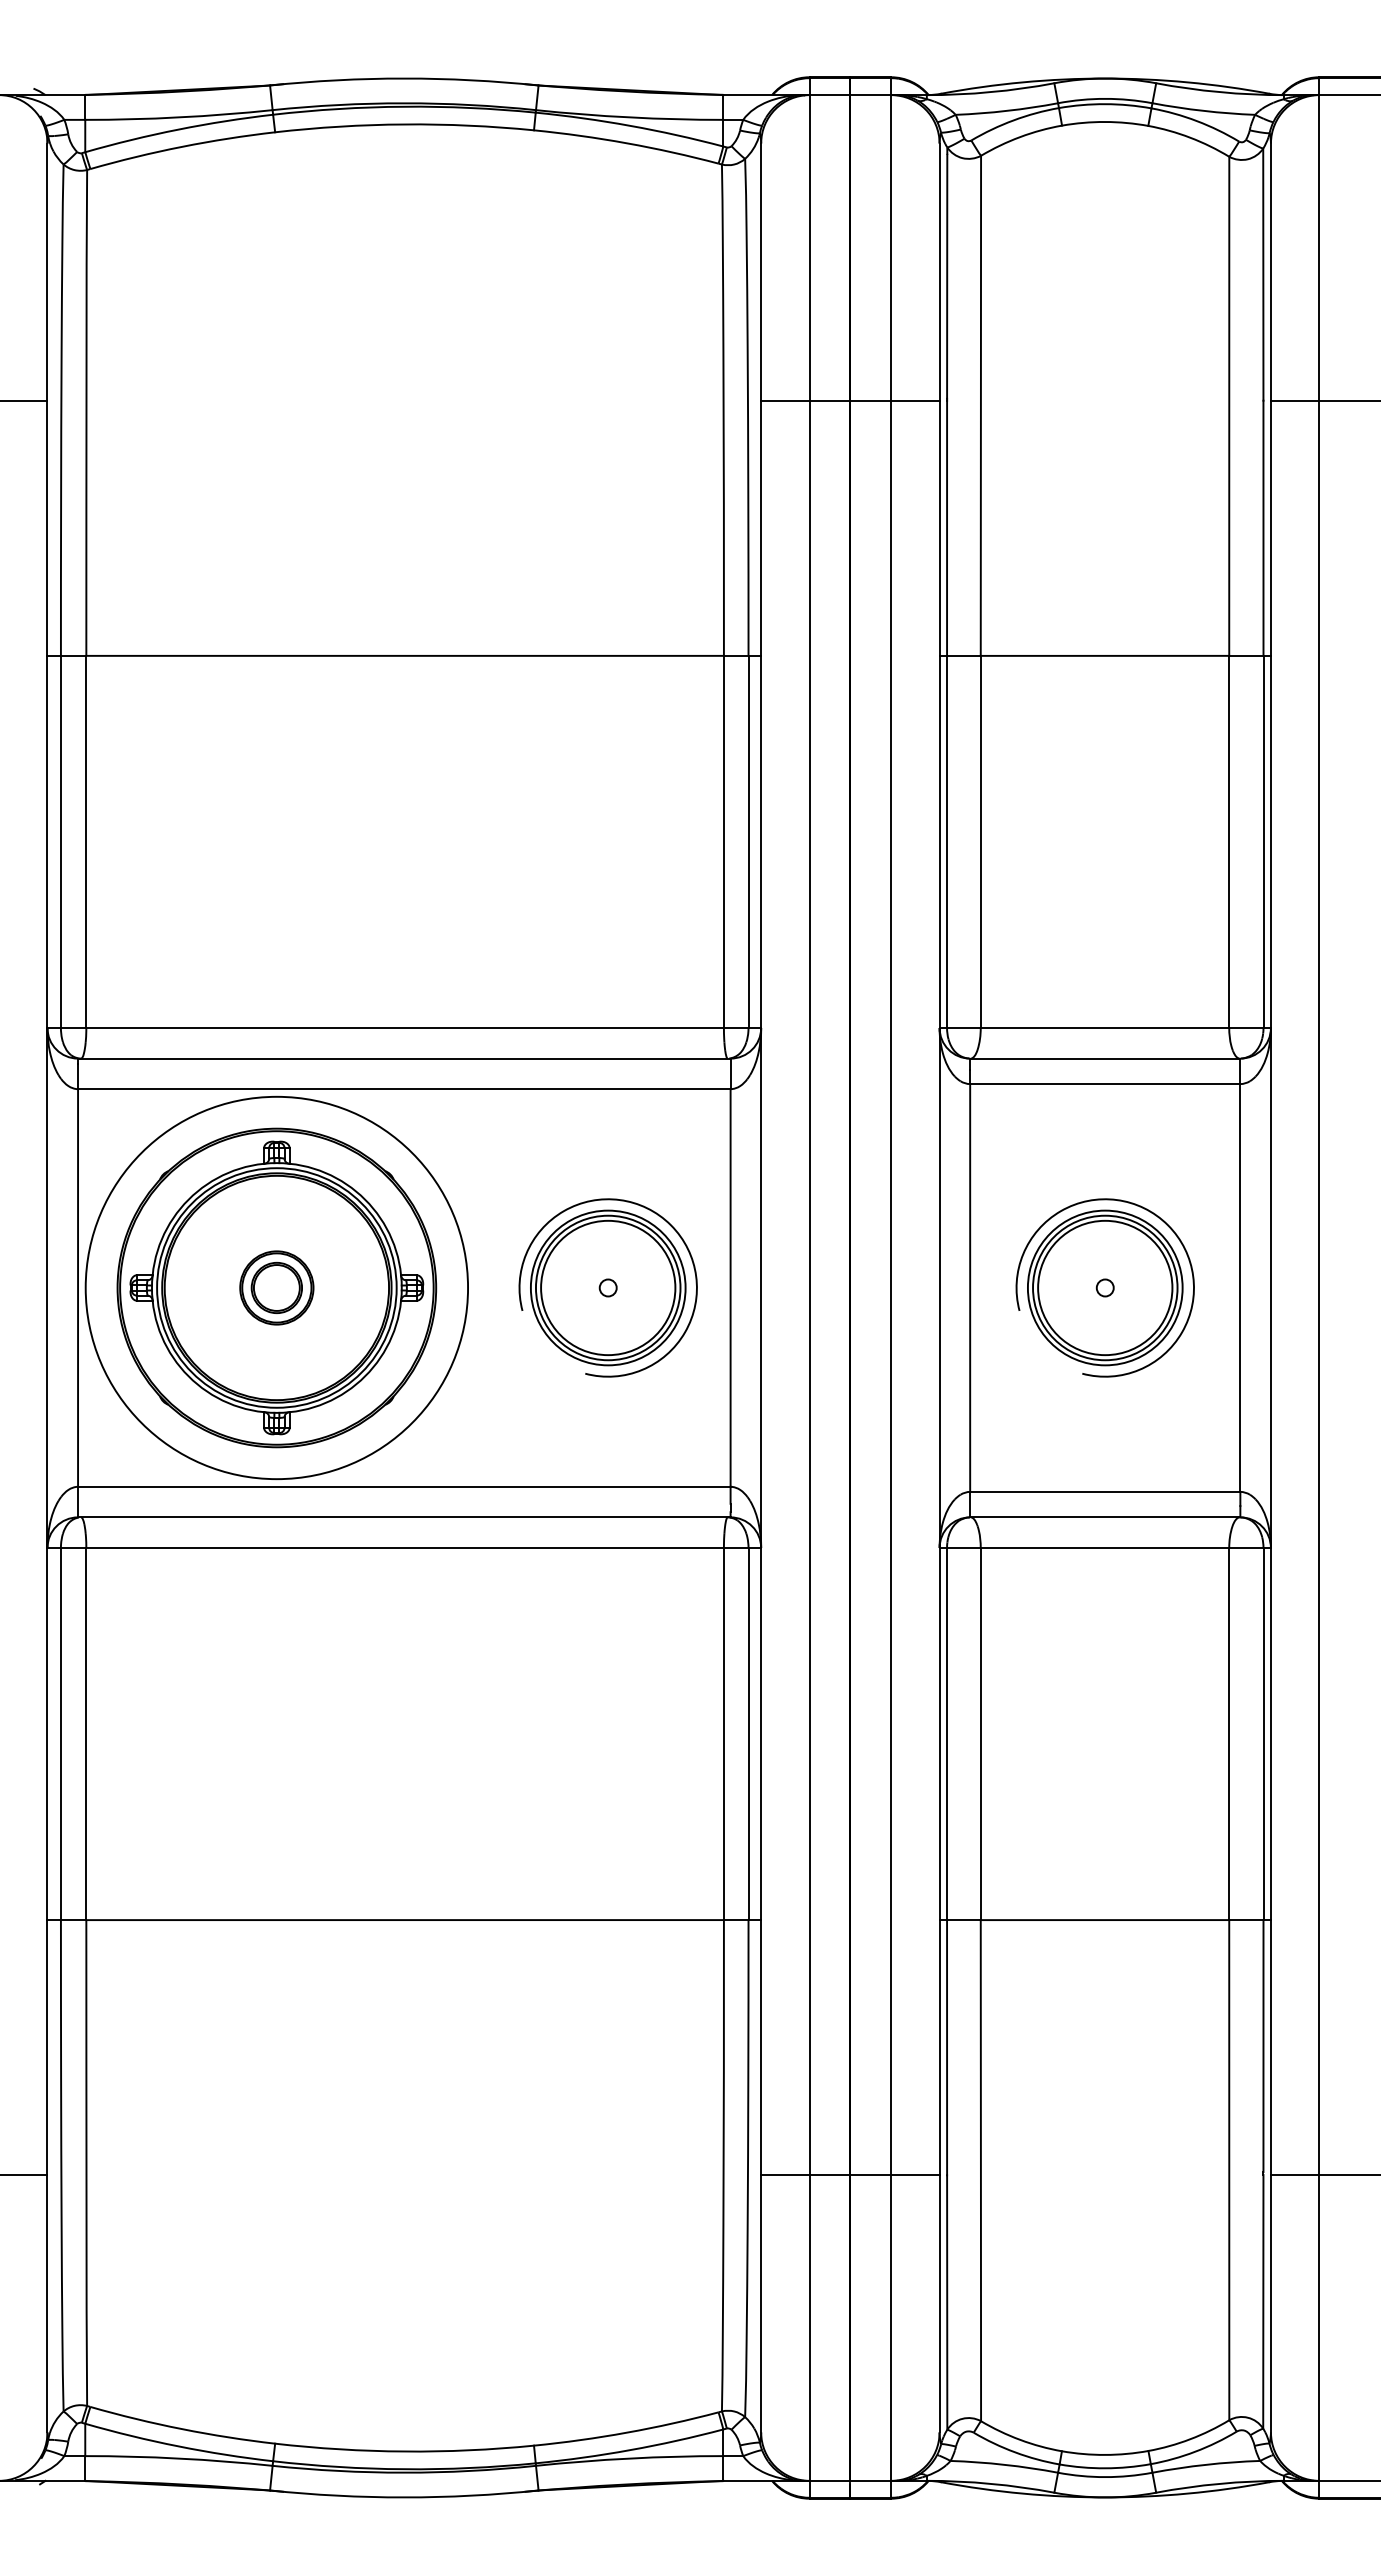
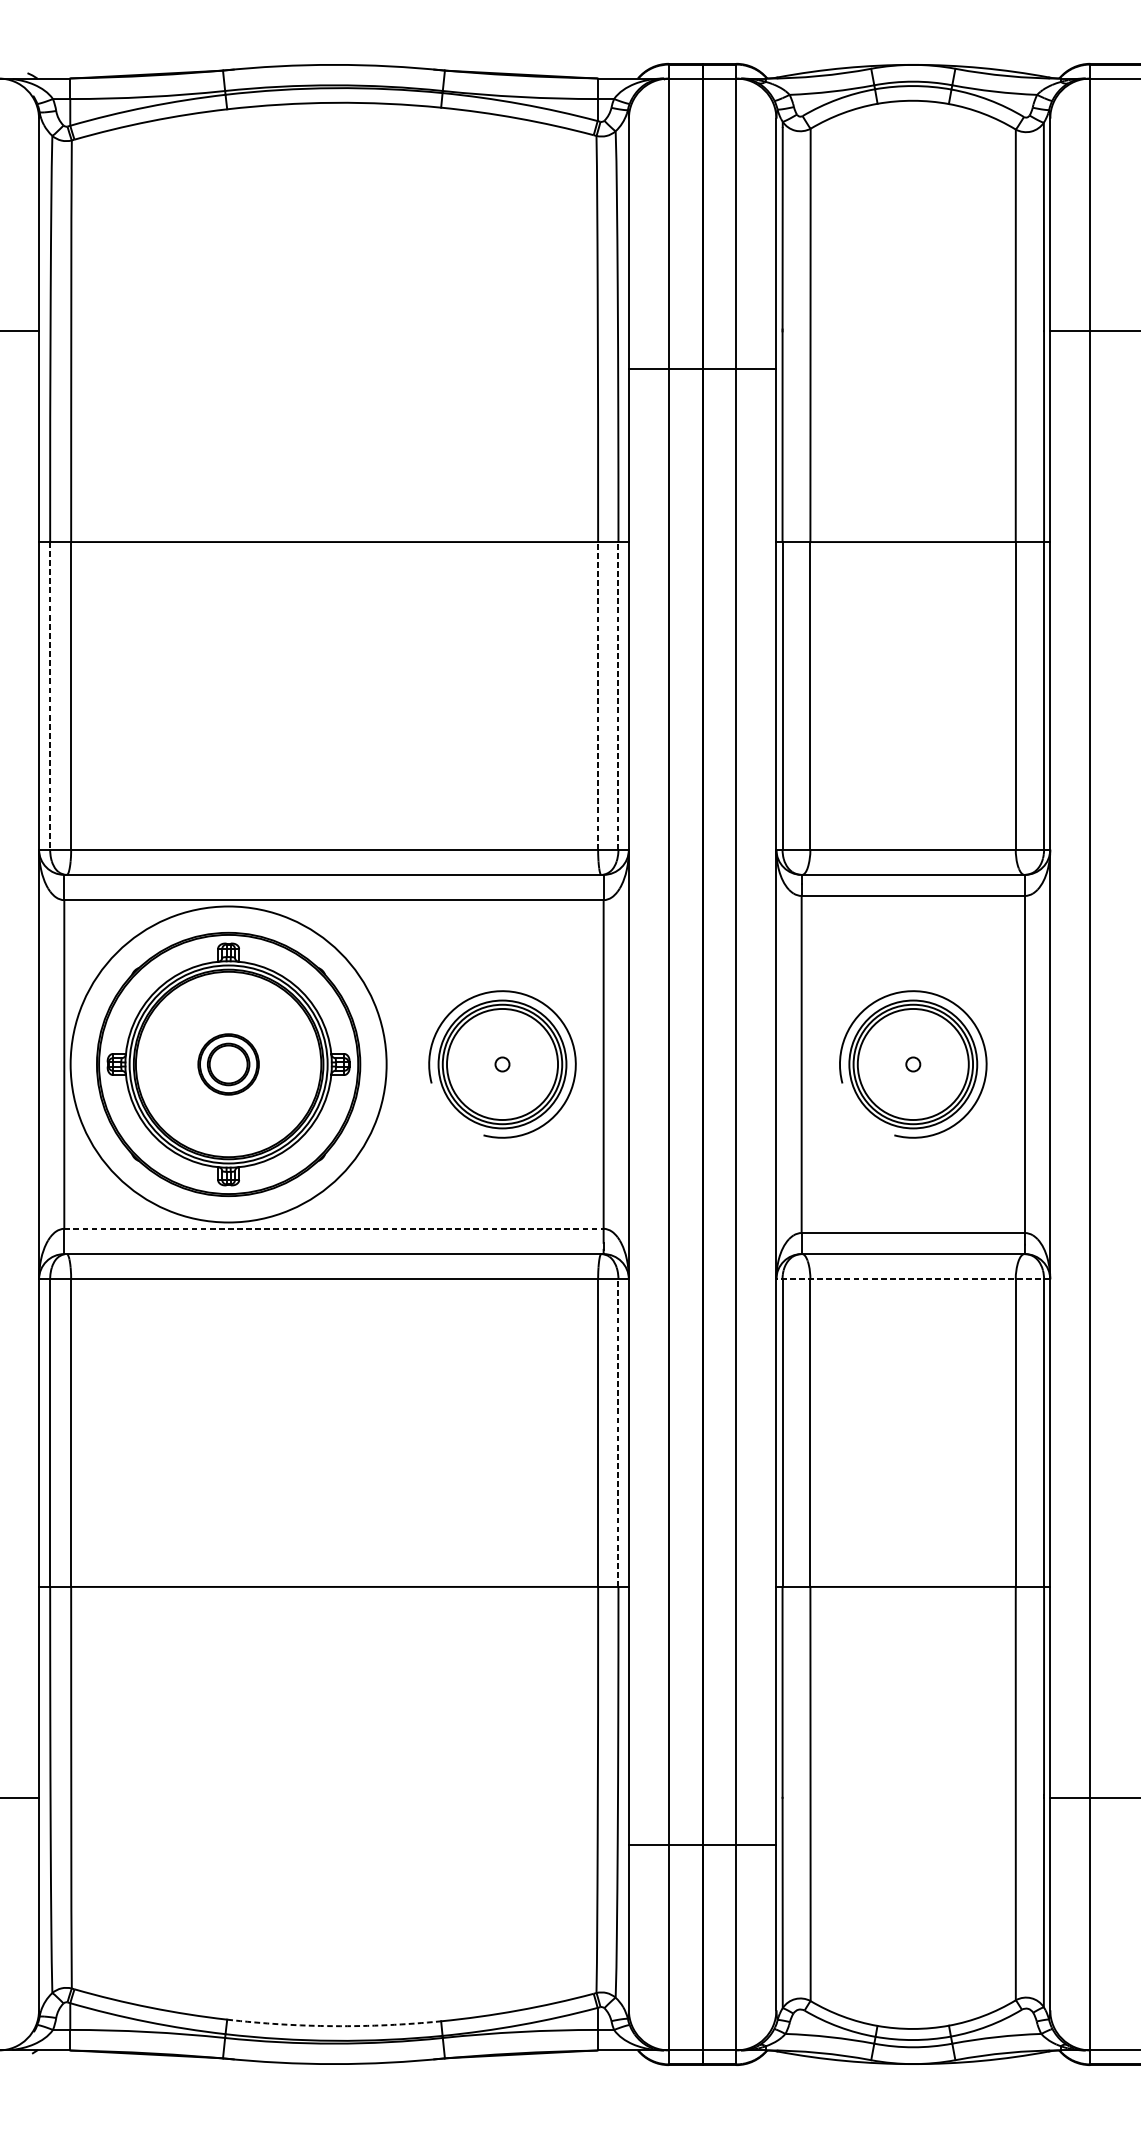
line: (850, 400) -> (702, 368), moved
line: (723, 841) -> (597, 695), solid -> dashed
line: (748, 841) -> (618, 695), solid -> dashed
line: (60, 842) -> (49, 696), solid -> dashed
line: (404, 1486) -> (334, 1228), solid -> dashed
line: (1105, 1547) -> (913, 1278), solid -> dashed
line: (748, 1733) -> (618, 1432), solid -> dashed
line: (850, 2175) -> (702, 1845), moved
arc: (404, 2451) -> (334, 2026), solid -> dashed

